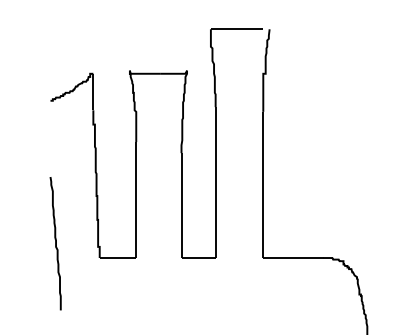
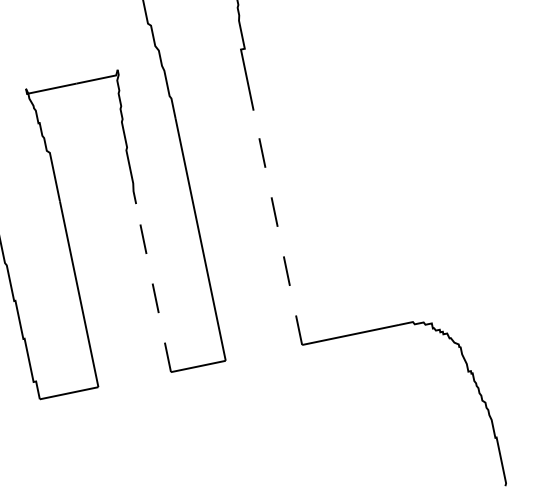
line: (263, 184) -> (278, 227), solid -> dashed
line: (181, 205) -> (153, 287), solid -> dashed

